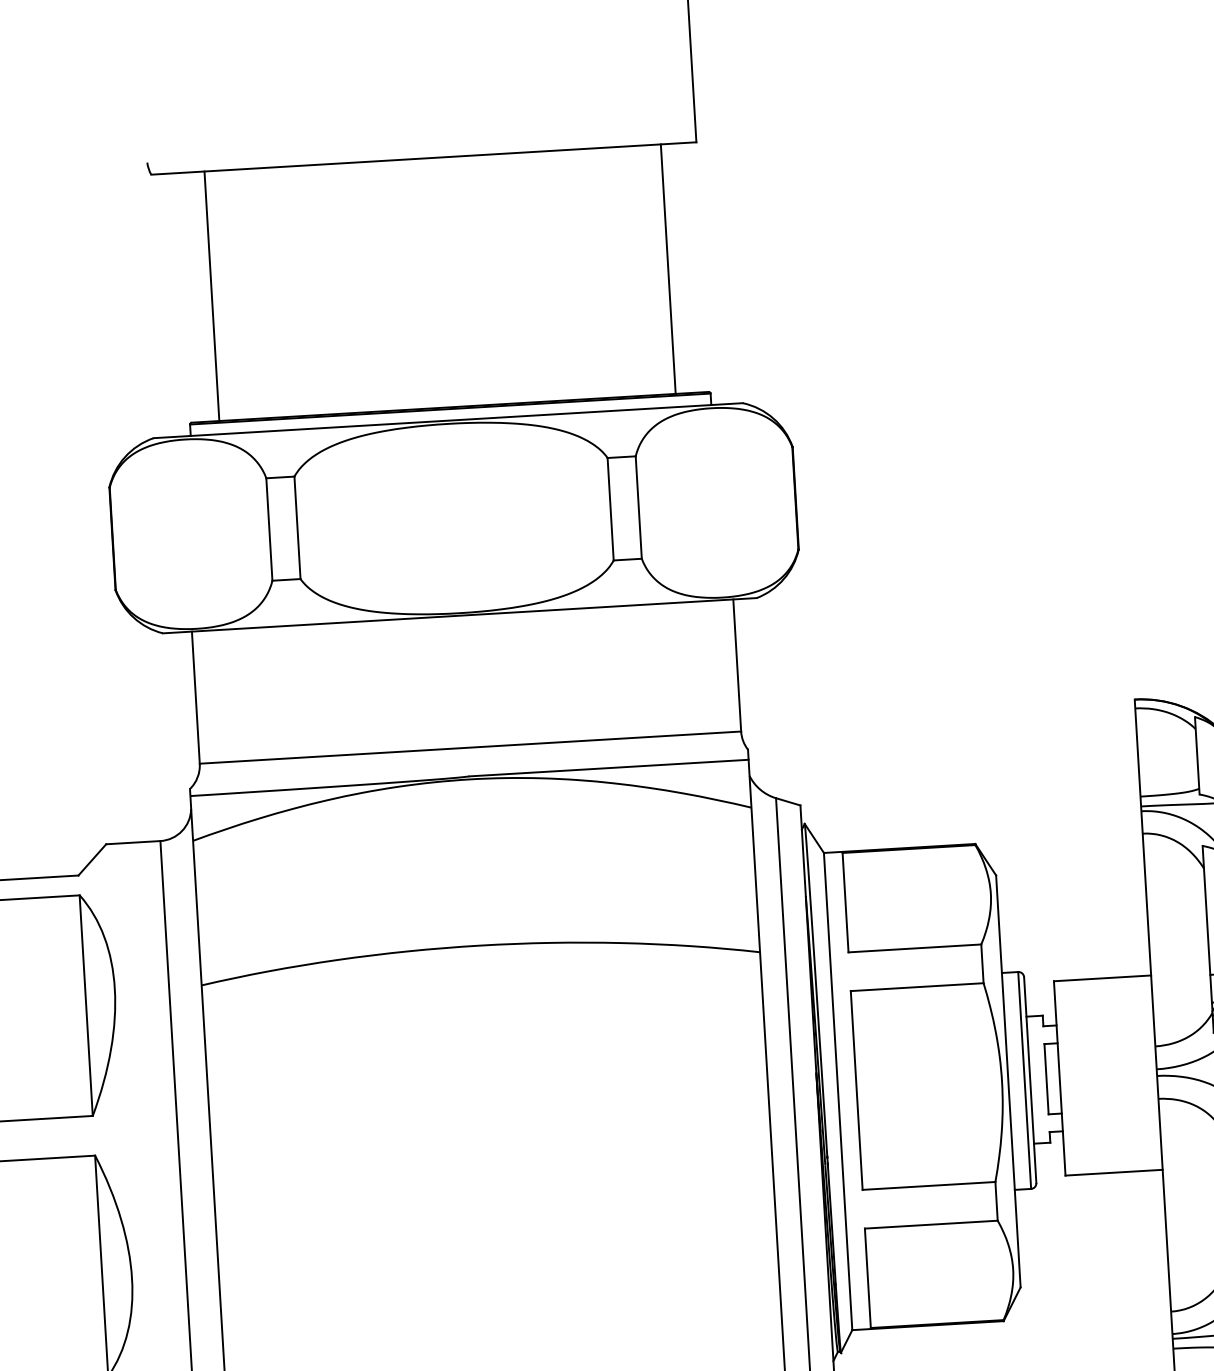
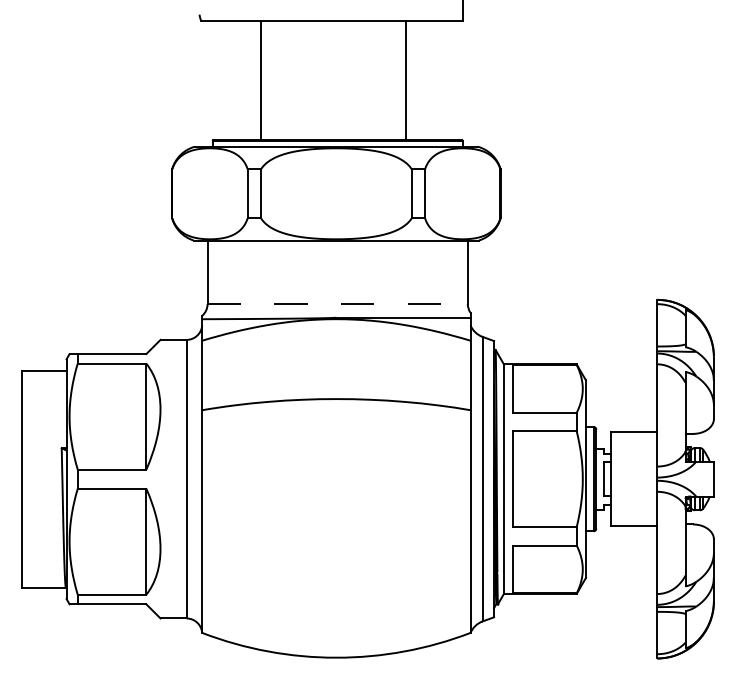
line: (669, 269) -> (406, 80), moved
line: (211, 296) -> (260, 80), moved
line: (472, 746) -> (338, 303), solid -> dashed

